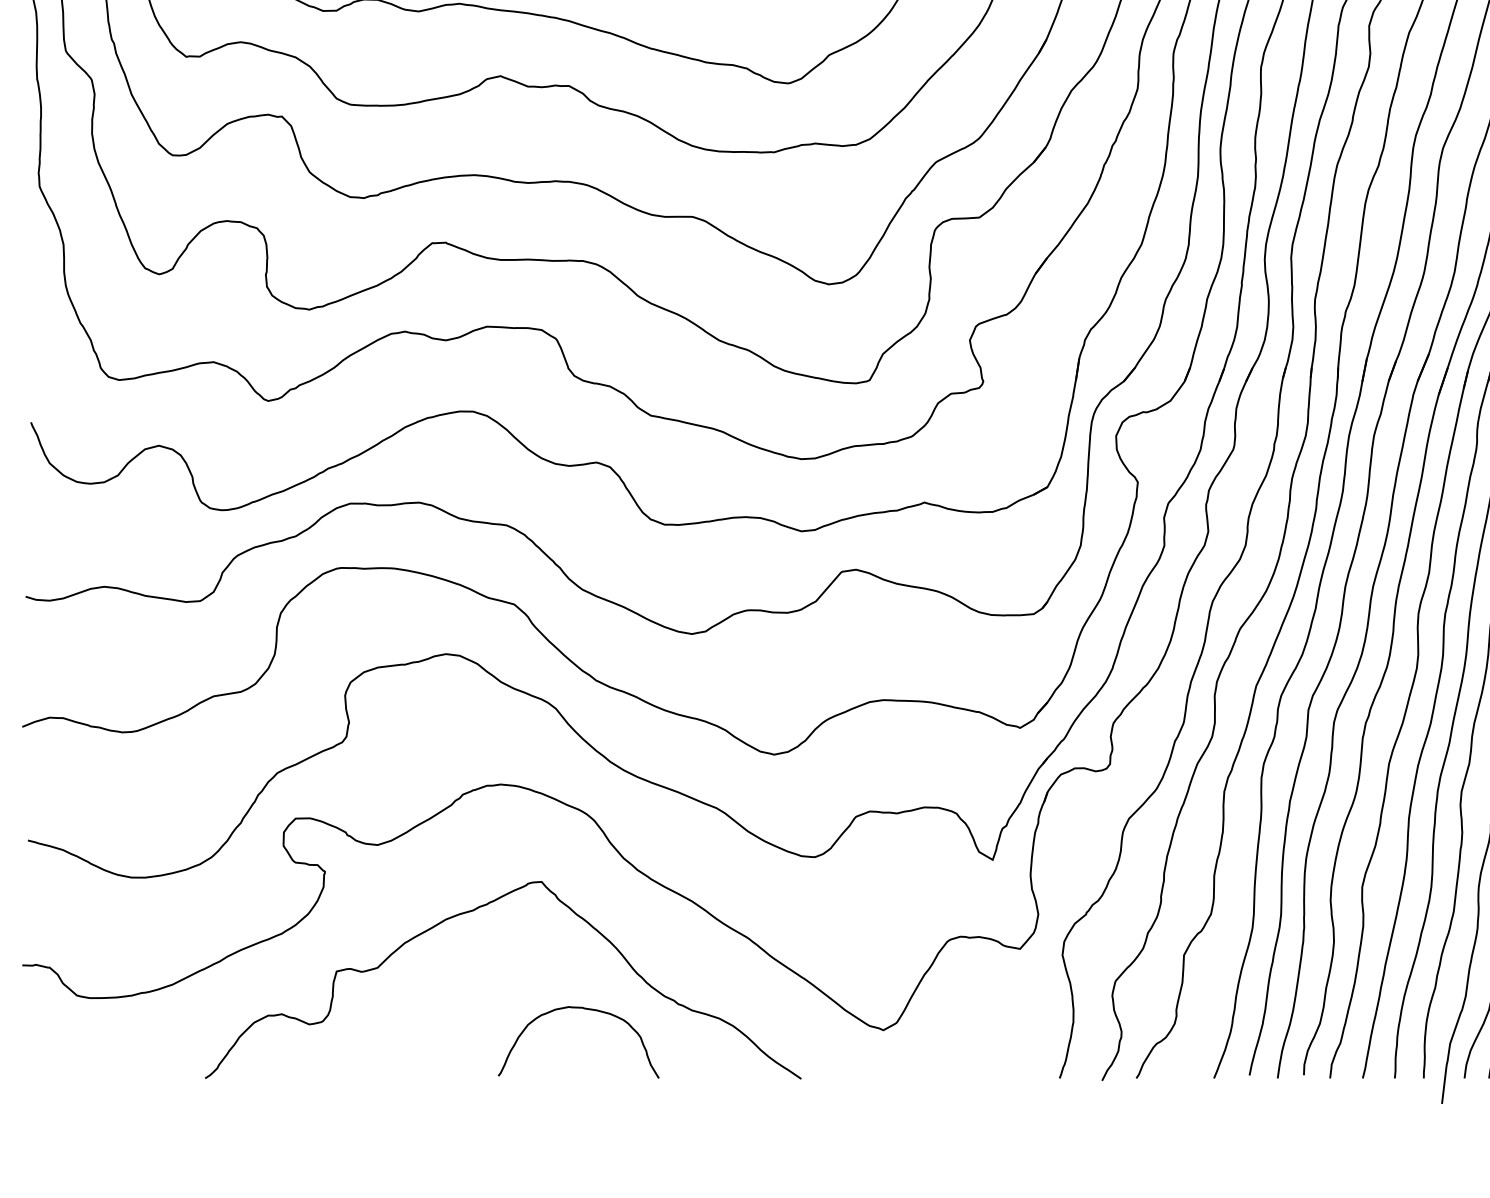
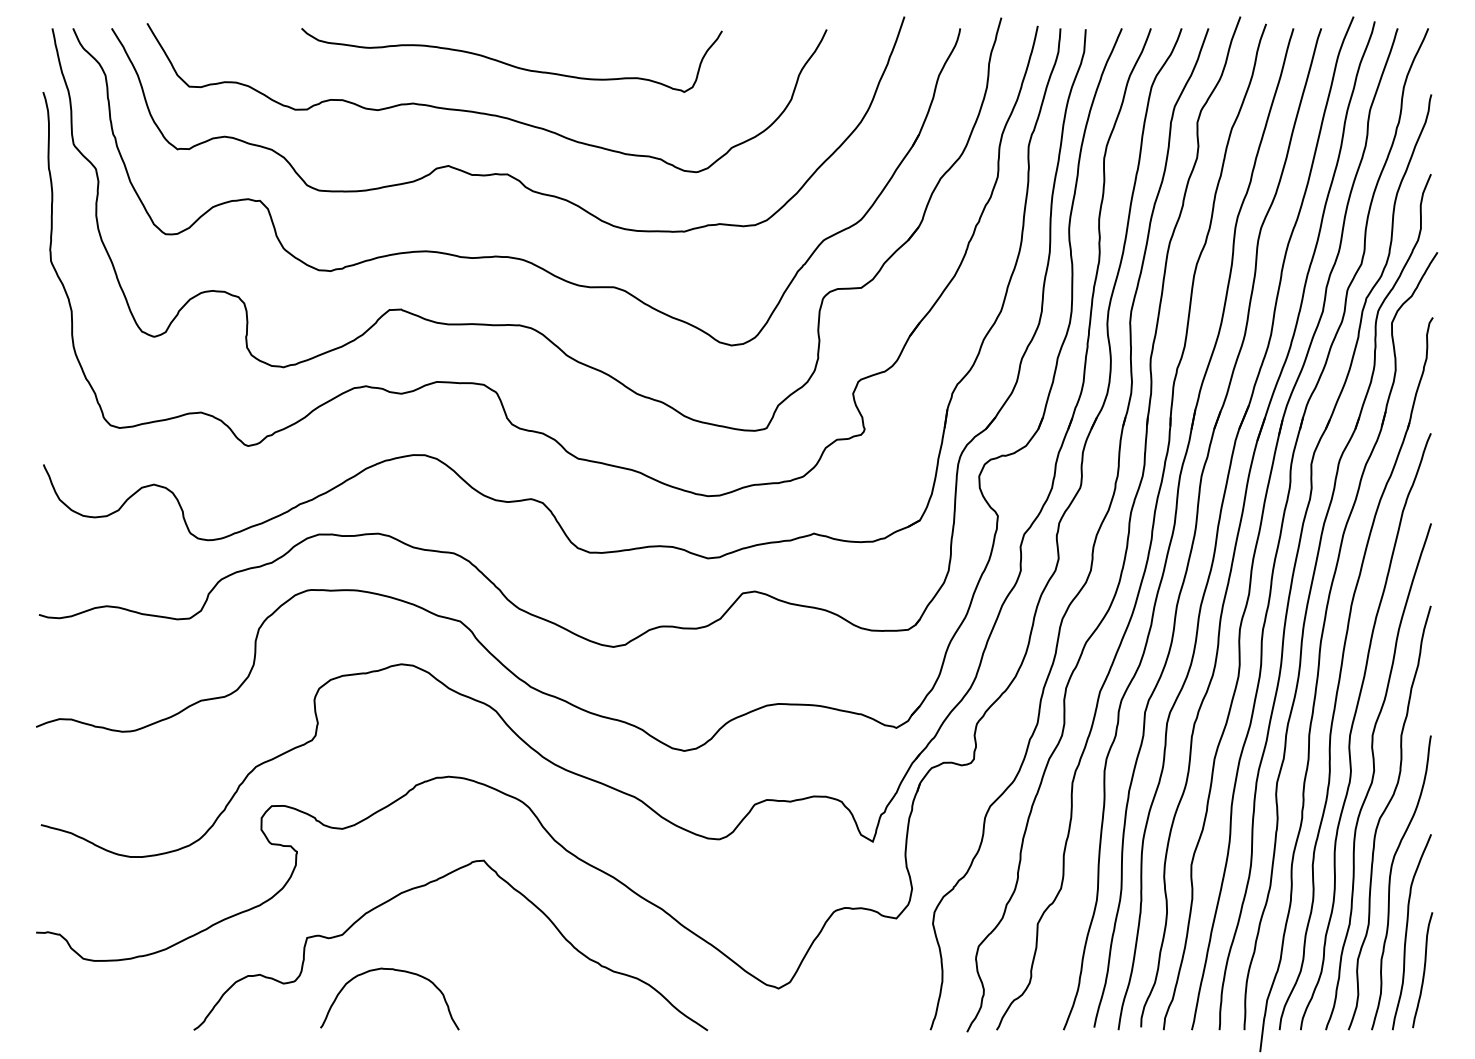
curve: (580, 1009) -> (391, 970), moved

